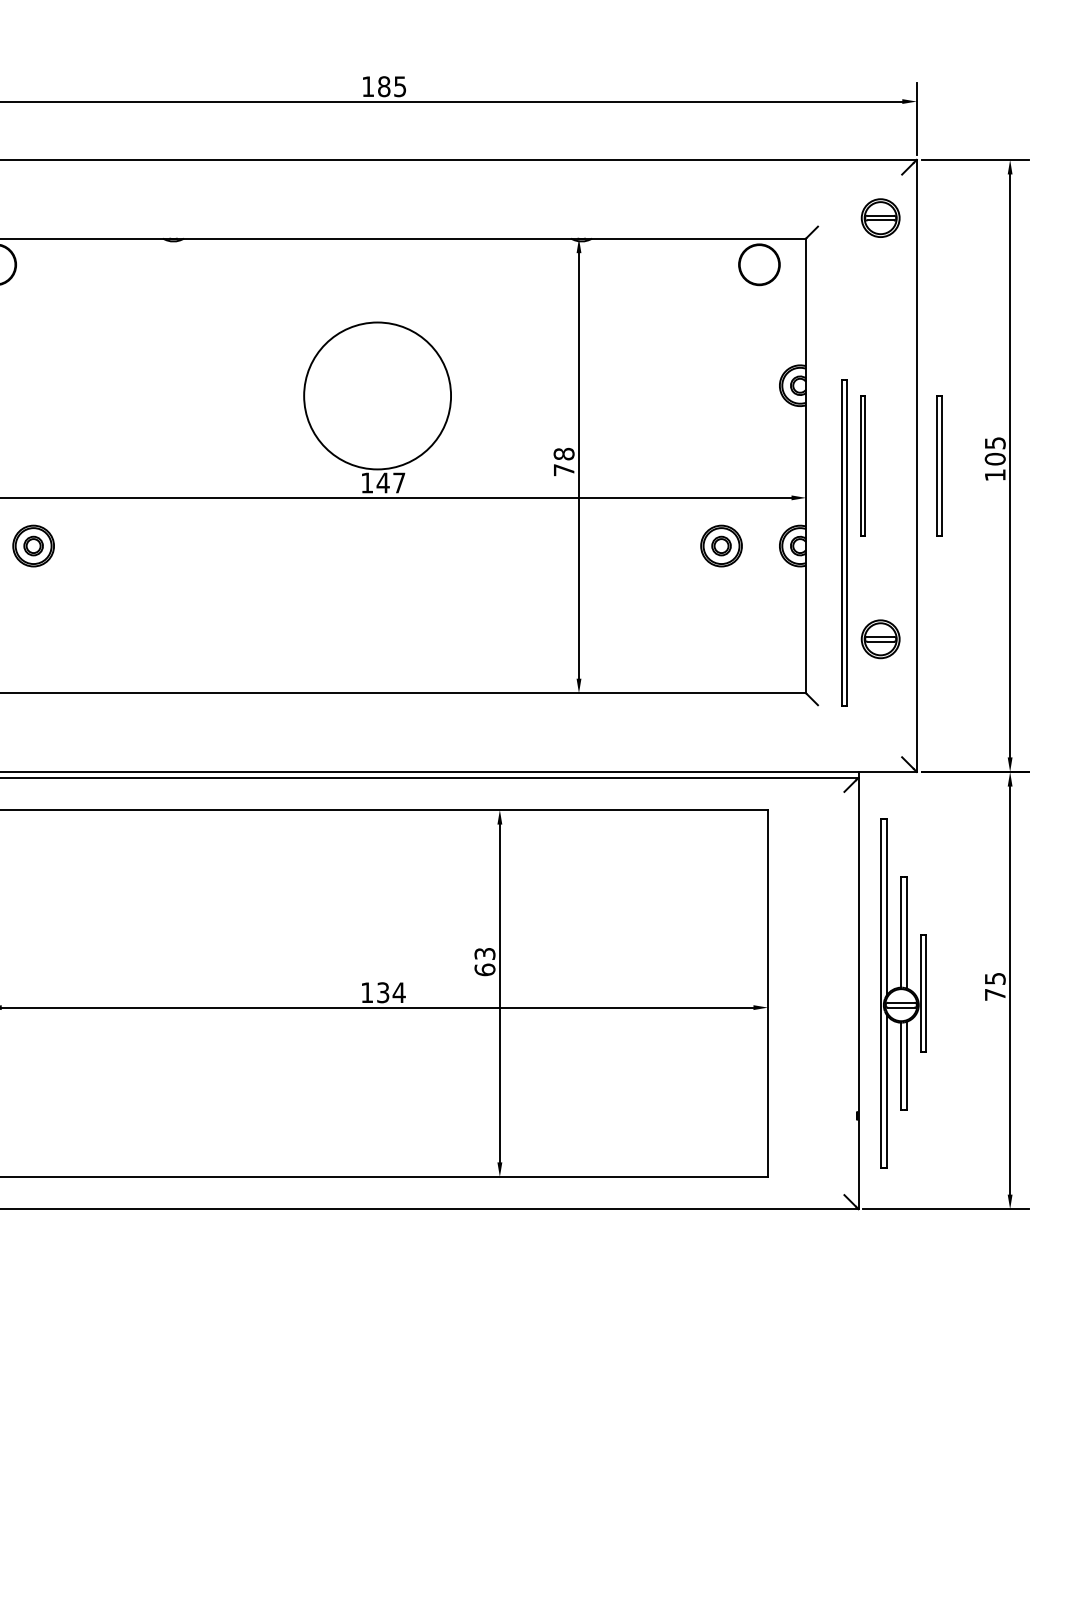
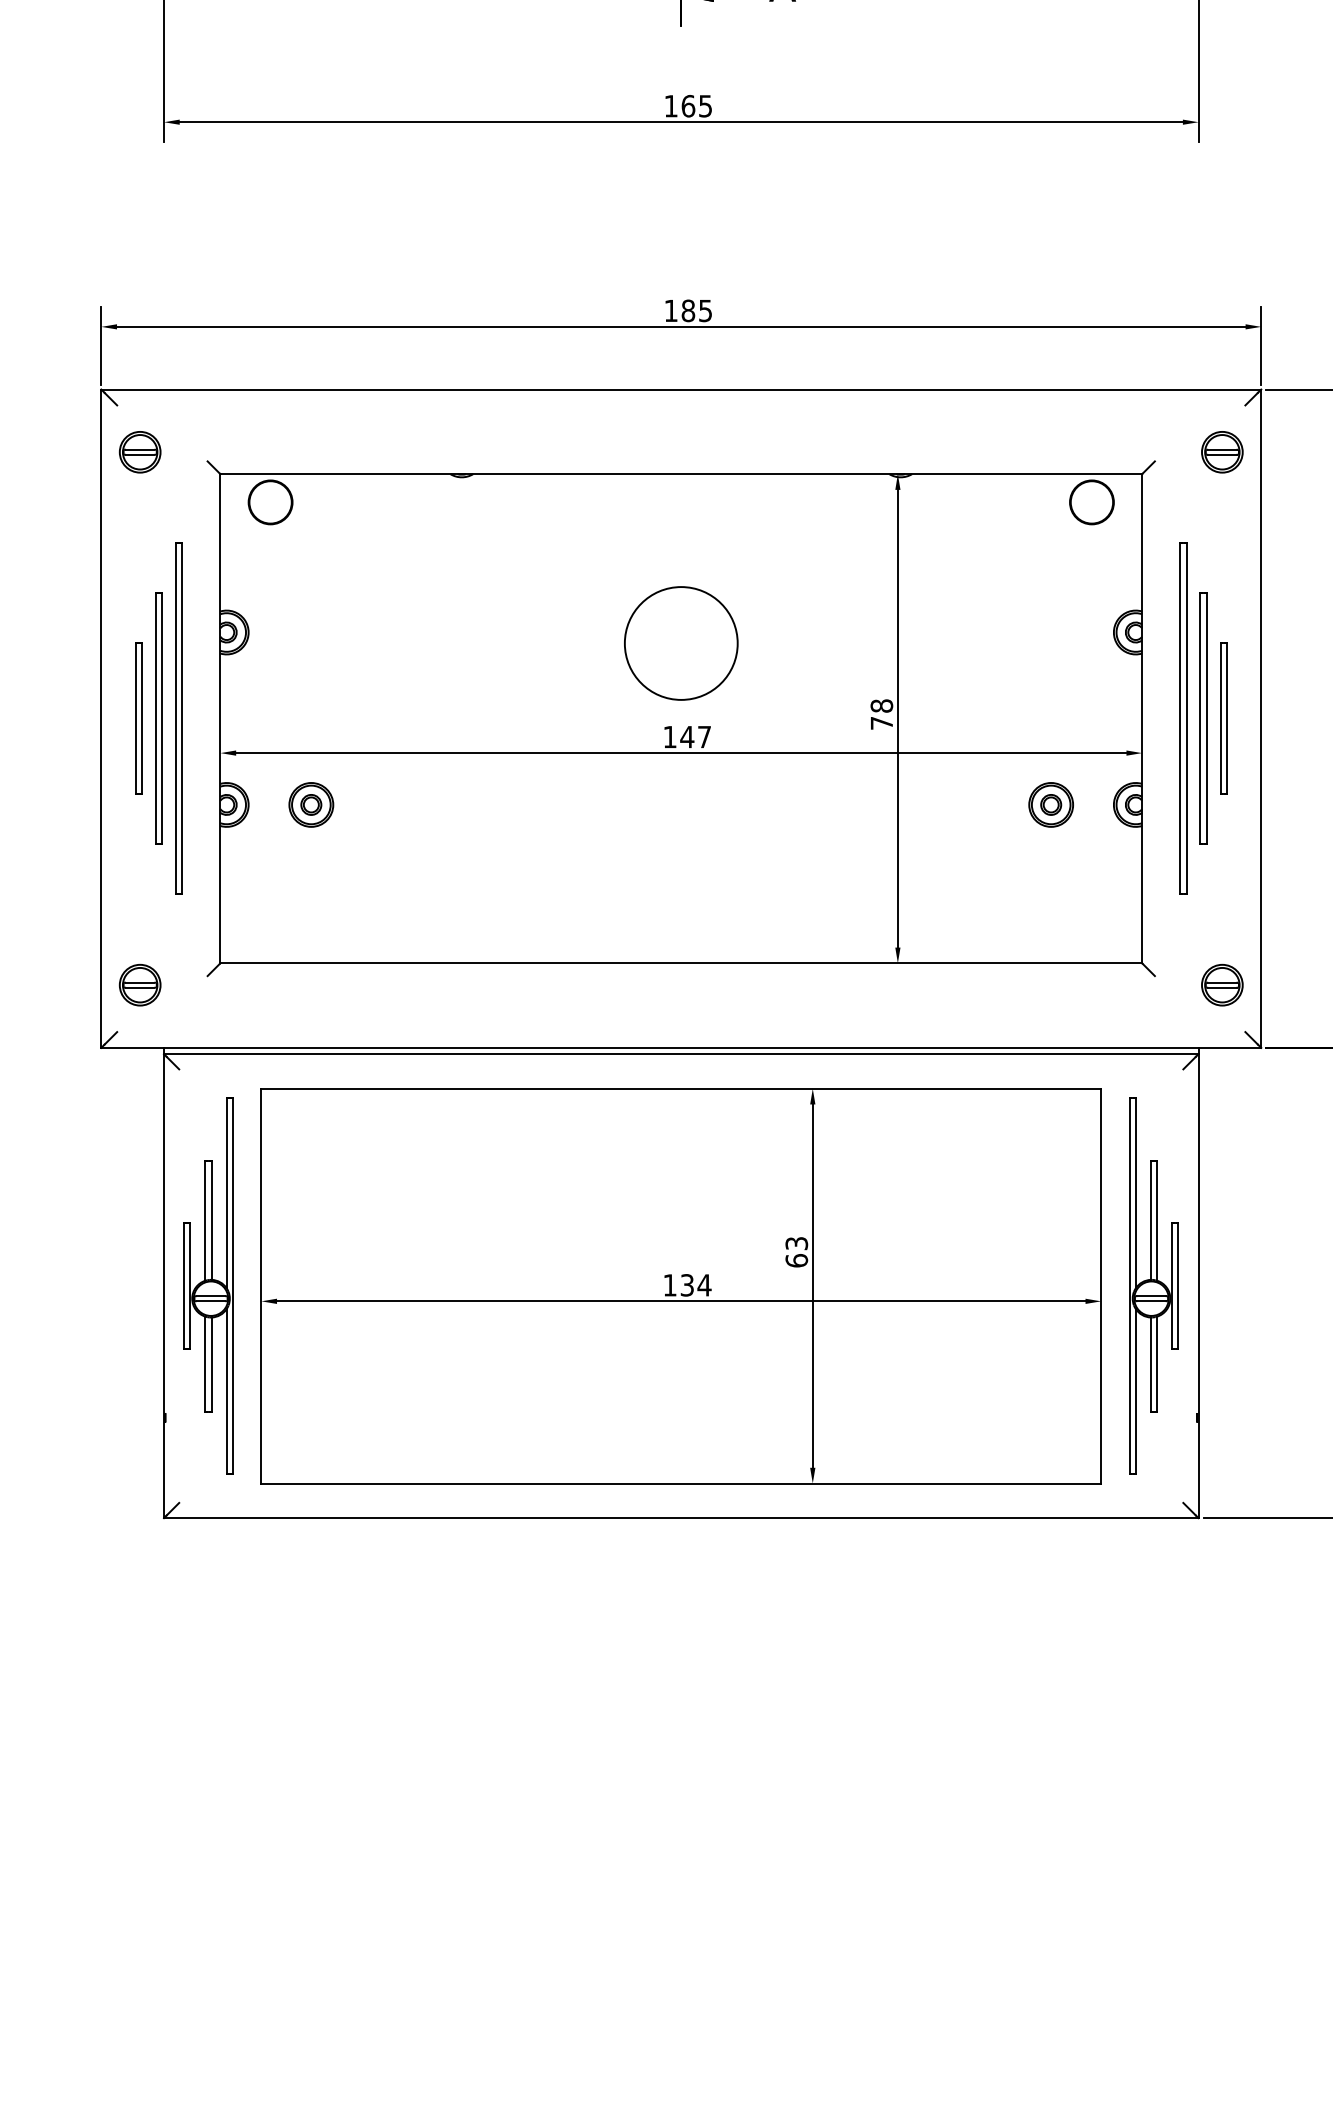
circle: (376, 395) -> (680, 643), size x0.71
part: (863, 465) -> (1203, 718), size x1.67
part: (939, 465) -> (1223, 718), moved
part: (844, 542) -> (1183, 718), moved
part: (880, 638) -> (1222, 984), moved
part: (903, 992) -> (1153, 1285), moved

